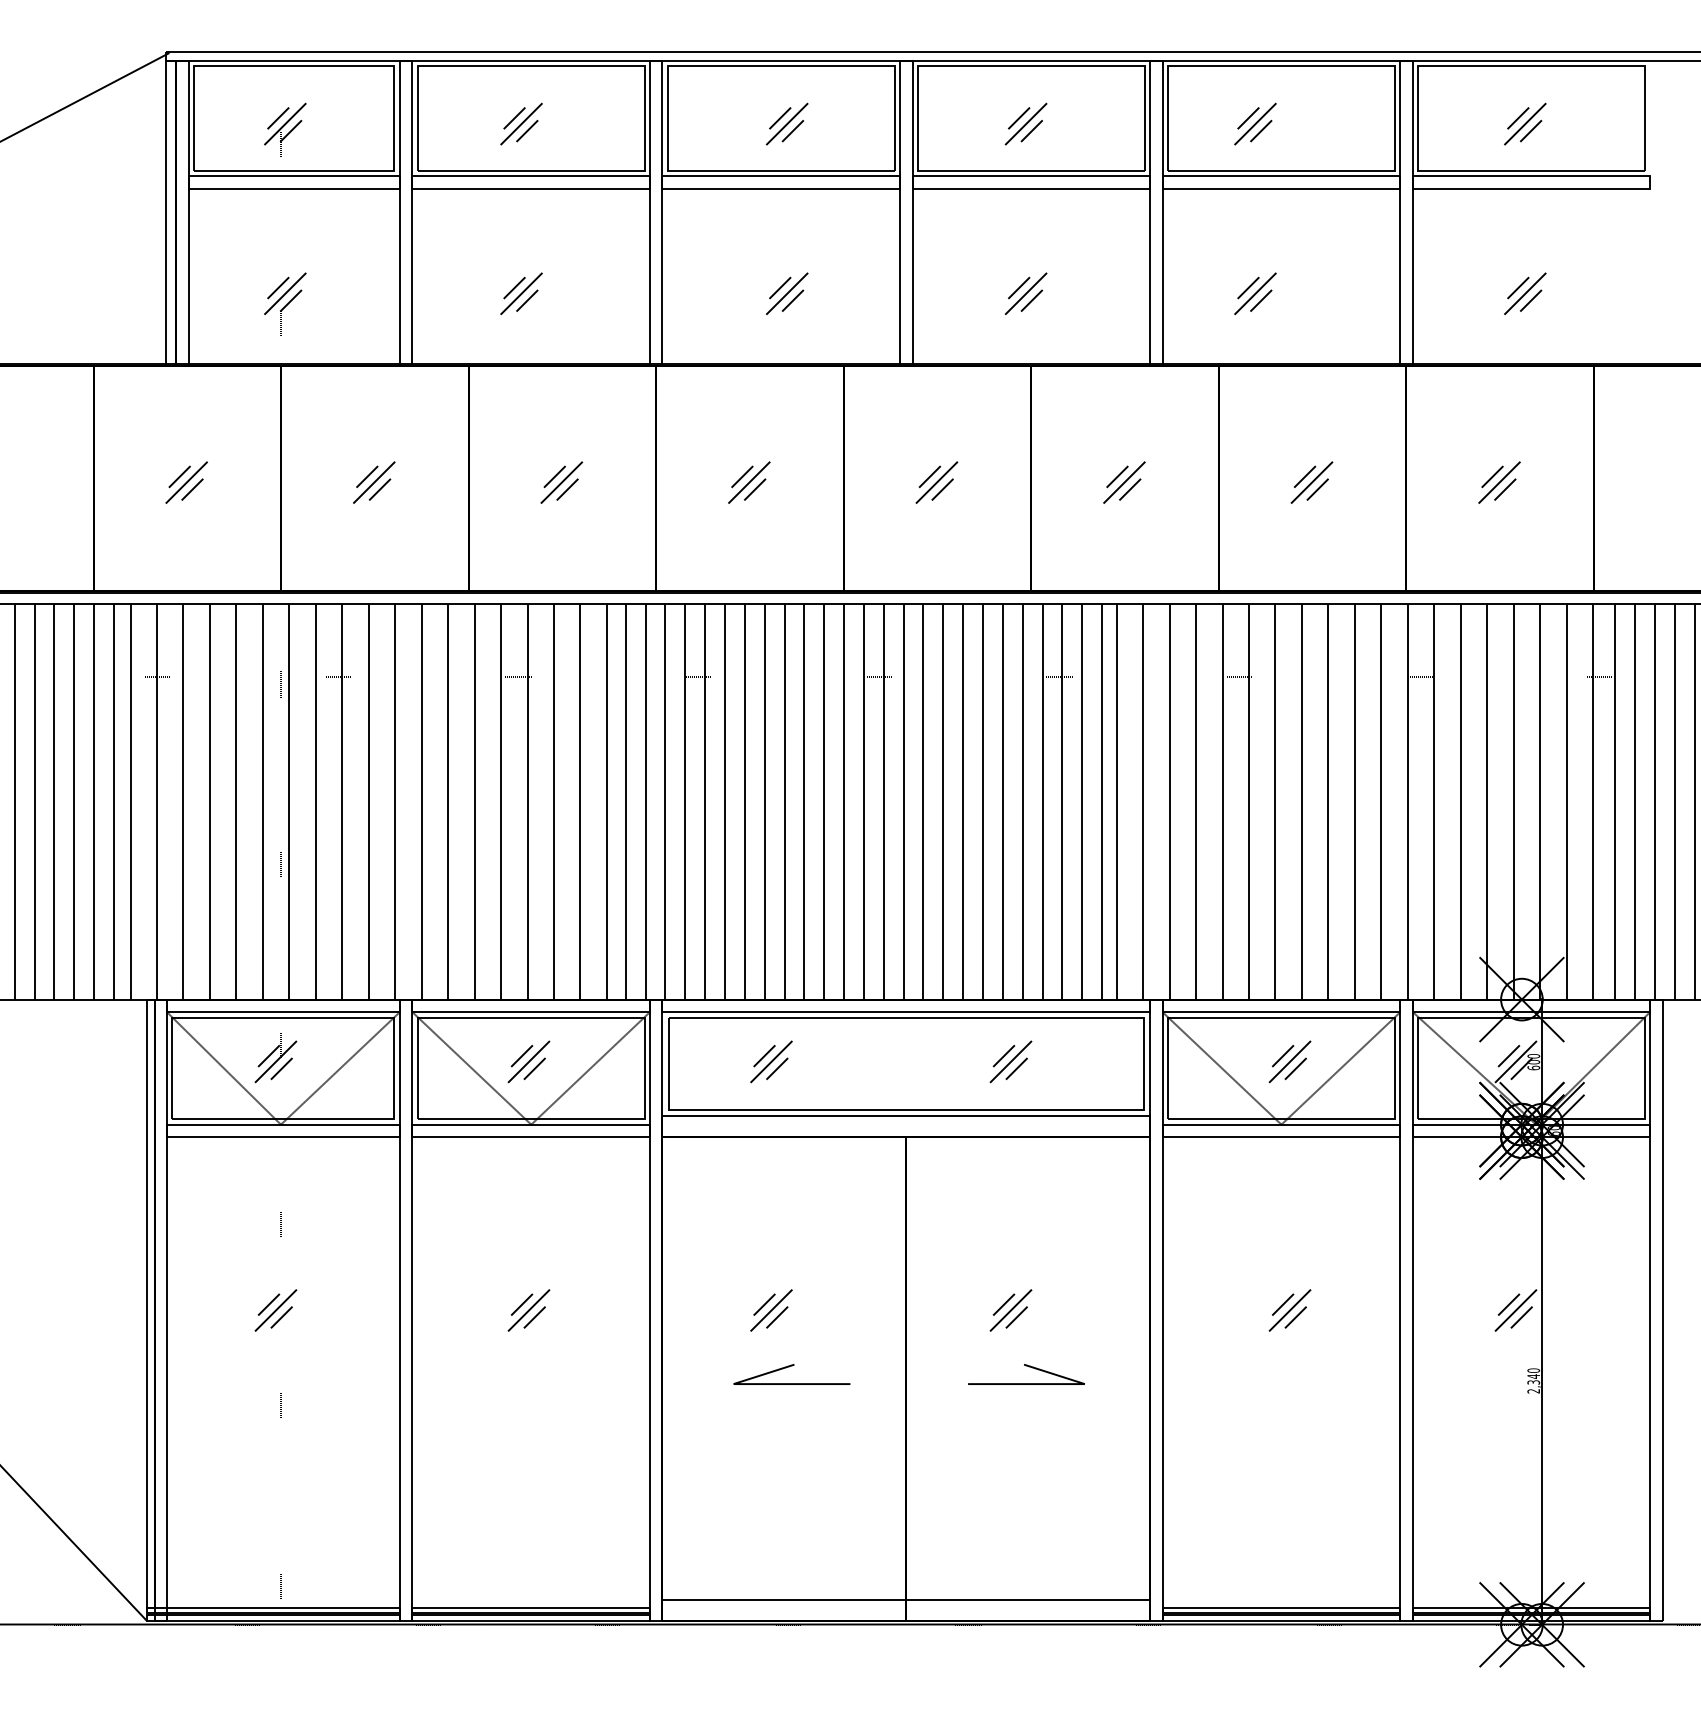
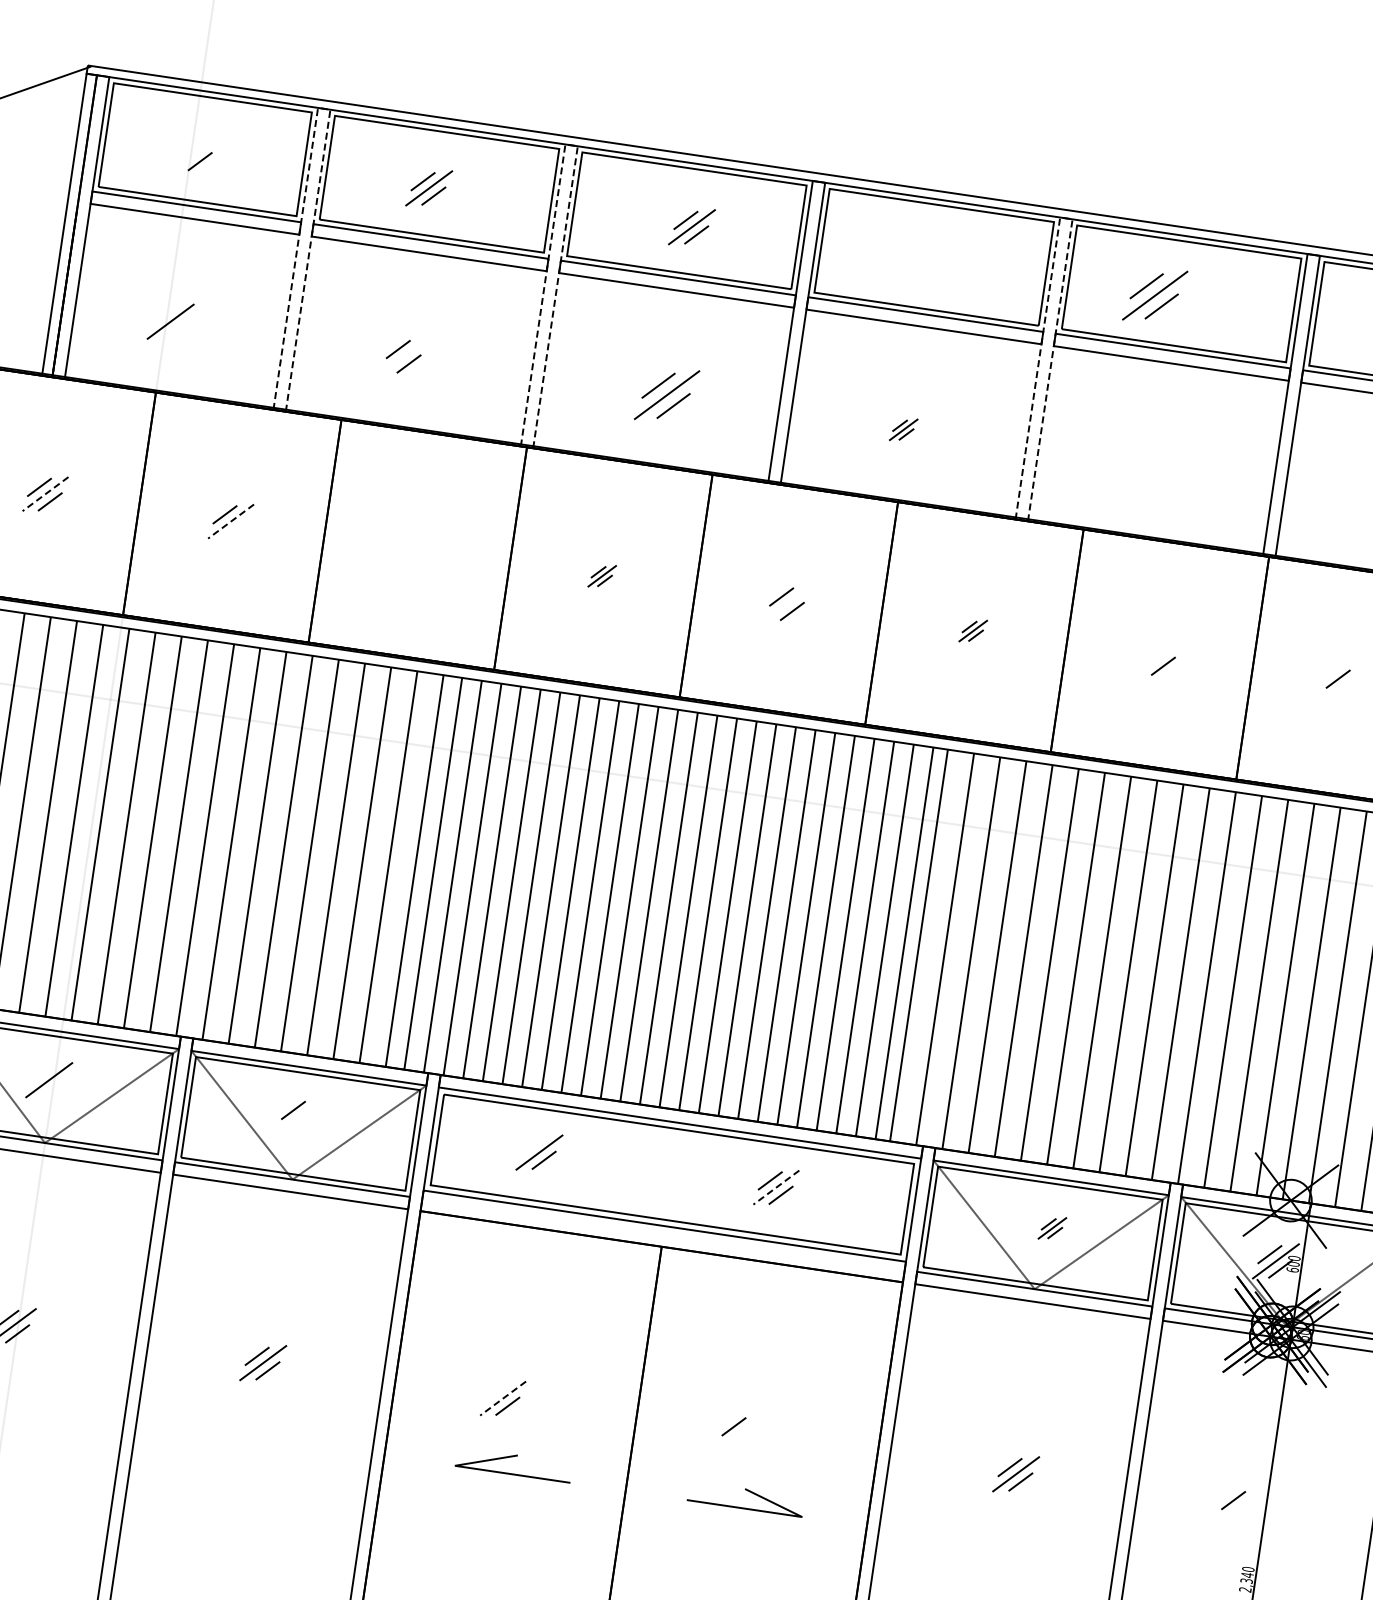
line: (406, 60) -> (324, 108), solid -> dashed
line: (656, 60) -> (571, 145), solid -> dashed
line: (1156, 60) -> (1066, 218), solid -> dashed
line: (278, 118) -> (189, 147), removed
line: (285, 123) -> (195, 153), removed
part: (1025, 123) -> (927, 261), removed
part: (1255, 123) -> (1155, 294), size x1.4
line: (278, 287) -> (164, 314), removed
line: (1248, 287) -> (1124, 456), removed
line: (521, 293) -> (404, 355), removed
part: (787, 293) -> (667, 394), size x1.4
part: (1026, 293) -> (903, 429), size x0.6
line: (1255, 293) -> (1130, 463), removed
line: (291, 300) -> (175, 329), removed
line: (1261, 300) -> (1135, 470), removed
line: (554, 476) -> (410, 541), removed
line: (1304, 476) -> (1152, 651), removed
line: (186, 482) -> (45, 493), solid -> dashed
line: (374, 482) -> (231, 521), solid -> dashed
line: (561, 482) -> (416, 548), removed
part: (749, 482) -> (602, 576), size x0.6
line: (936, 482) -> (787, 603), removed
part: (1124, 482) -> (973, 630), size x0.6
line: (1311, 482) -> (1158, 658), removed
line: (1499, 482) -> (1344, 685), removed
line: (379, 489) -> (235, 529), removed
line: (567, 489) -> (421, 556), removed
line: (1505, 489) -> (1349, 693), removed
line: (268, 1056) -> (42, 1073), removed
line: (764, 1056) -> (533, 1146), removed
line: (528, 1061) -> (299, 1116), removed
line: (1011, 1061) -> (776, 1187), solid -> dashed
part: (1289, 1061) -> (1051, 1227), size x0.6
line: (281, 1068) -> (53, 1087), removed
line: (534, 1068) -> (304, 1124), removed
line: (764, 1304) -> (497, 1391), removed
line: (771, 1310) -> (503, 1398), solid -> dashed
line: (1010, 1310) -> (739, 1433), removed
line: (1515, 1310) -> (1239, 1507), removed
line: (1016, 1317) -> (744, 1441), removed
line: (1521, 1317) -> (1244, 1515), removed

